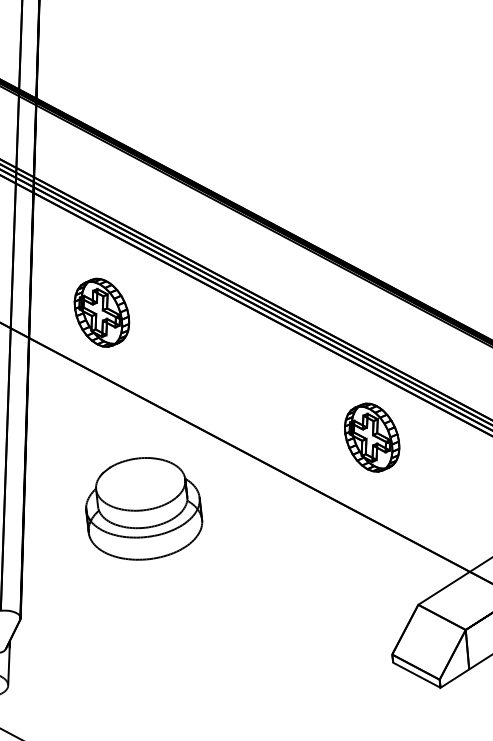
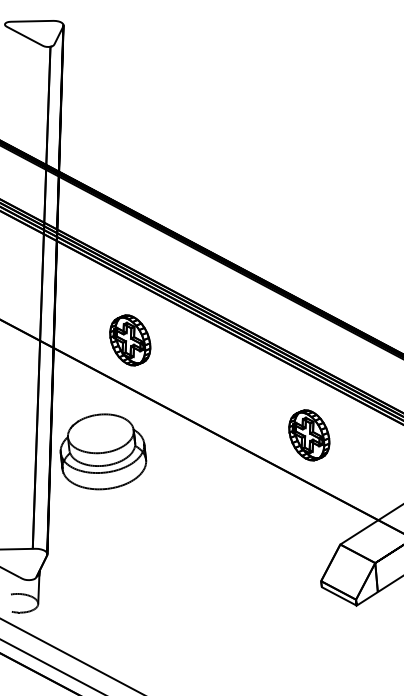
part: (102, 312) -> (130, 340), moved
part: (372, 437) -> (309, 435), moved
part: (144, 508) -> (103, 451), moved

